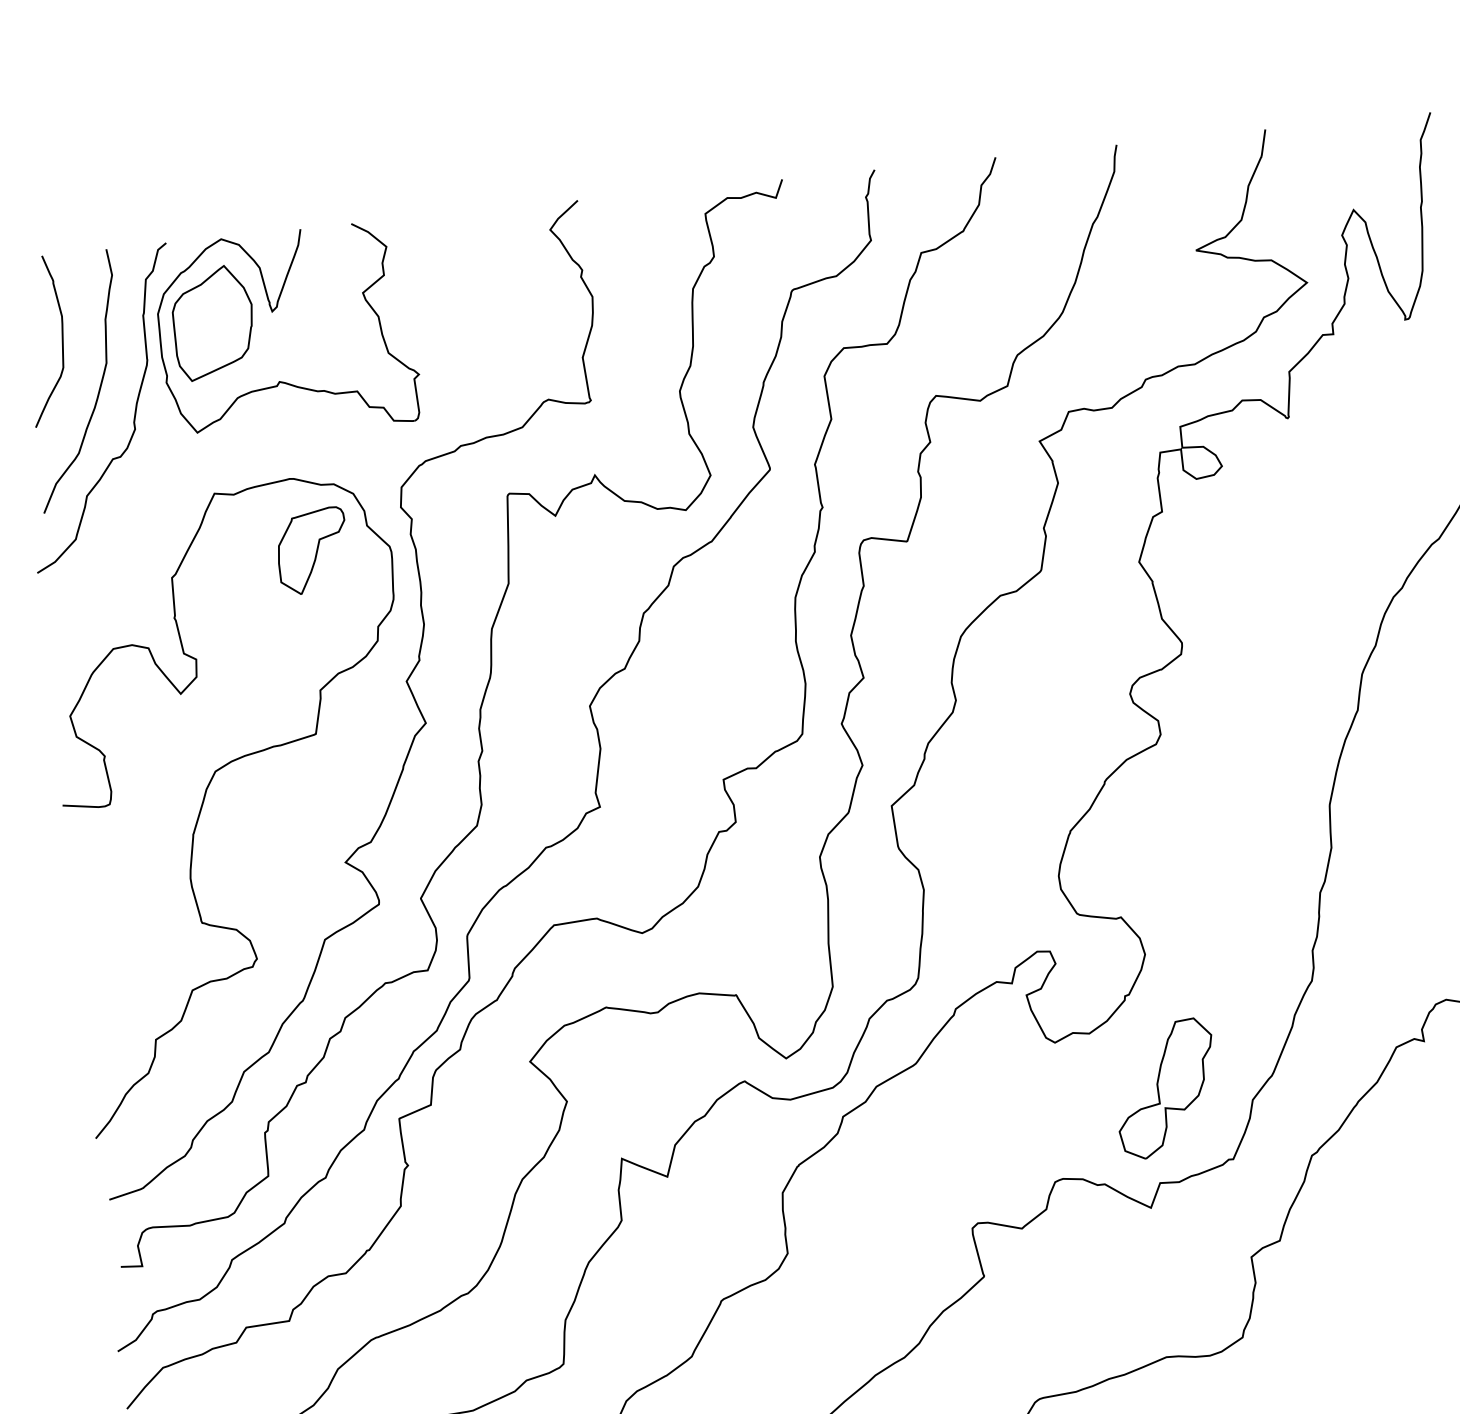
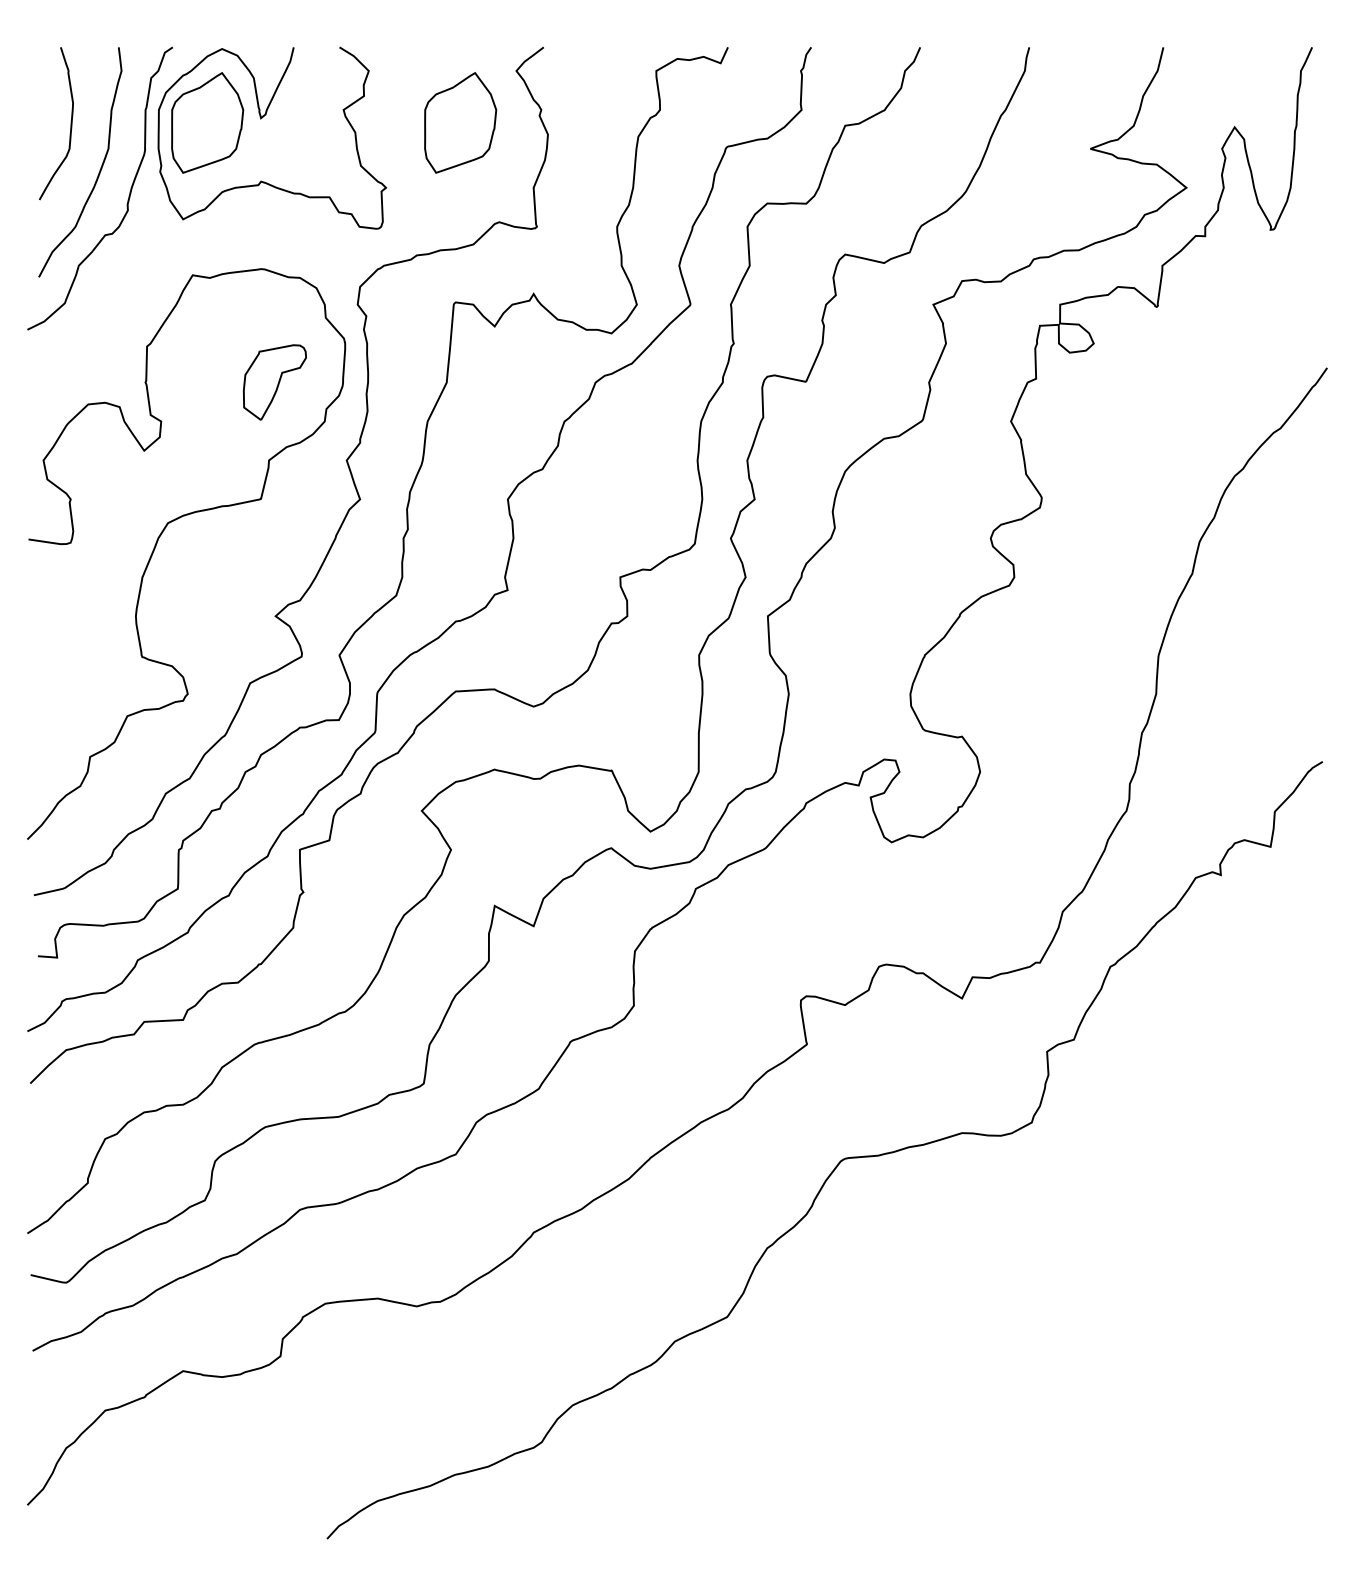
part: (494, 293) -> (460, 122), added
part: (312, 551) -> (274, 382), moved
part: (1166, 1088) -> (986, 893), removed

